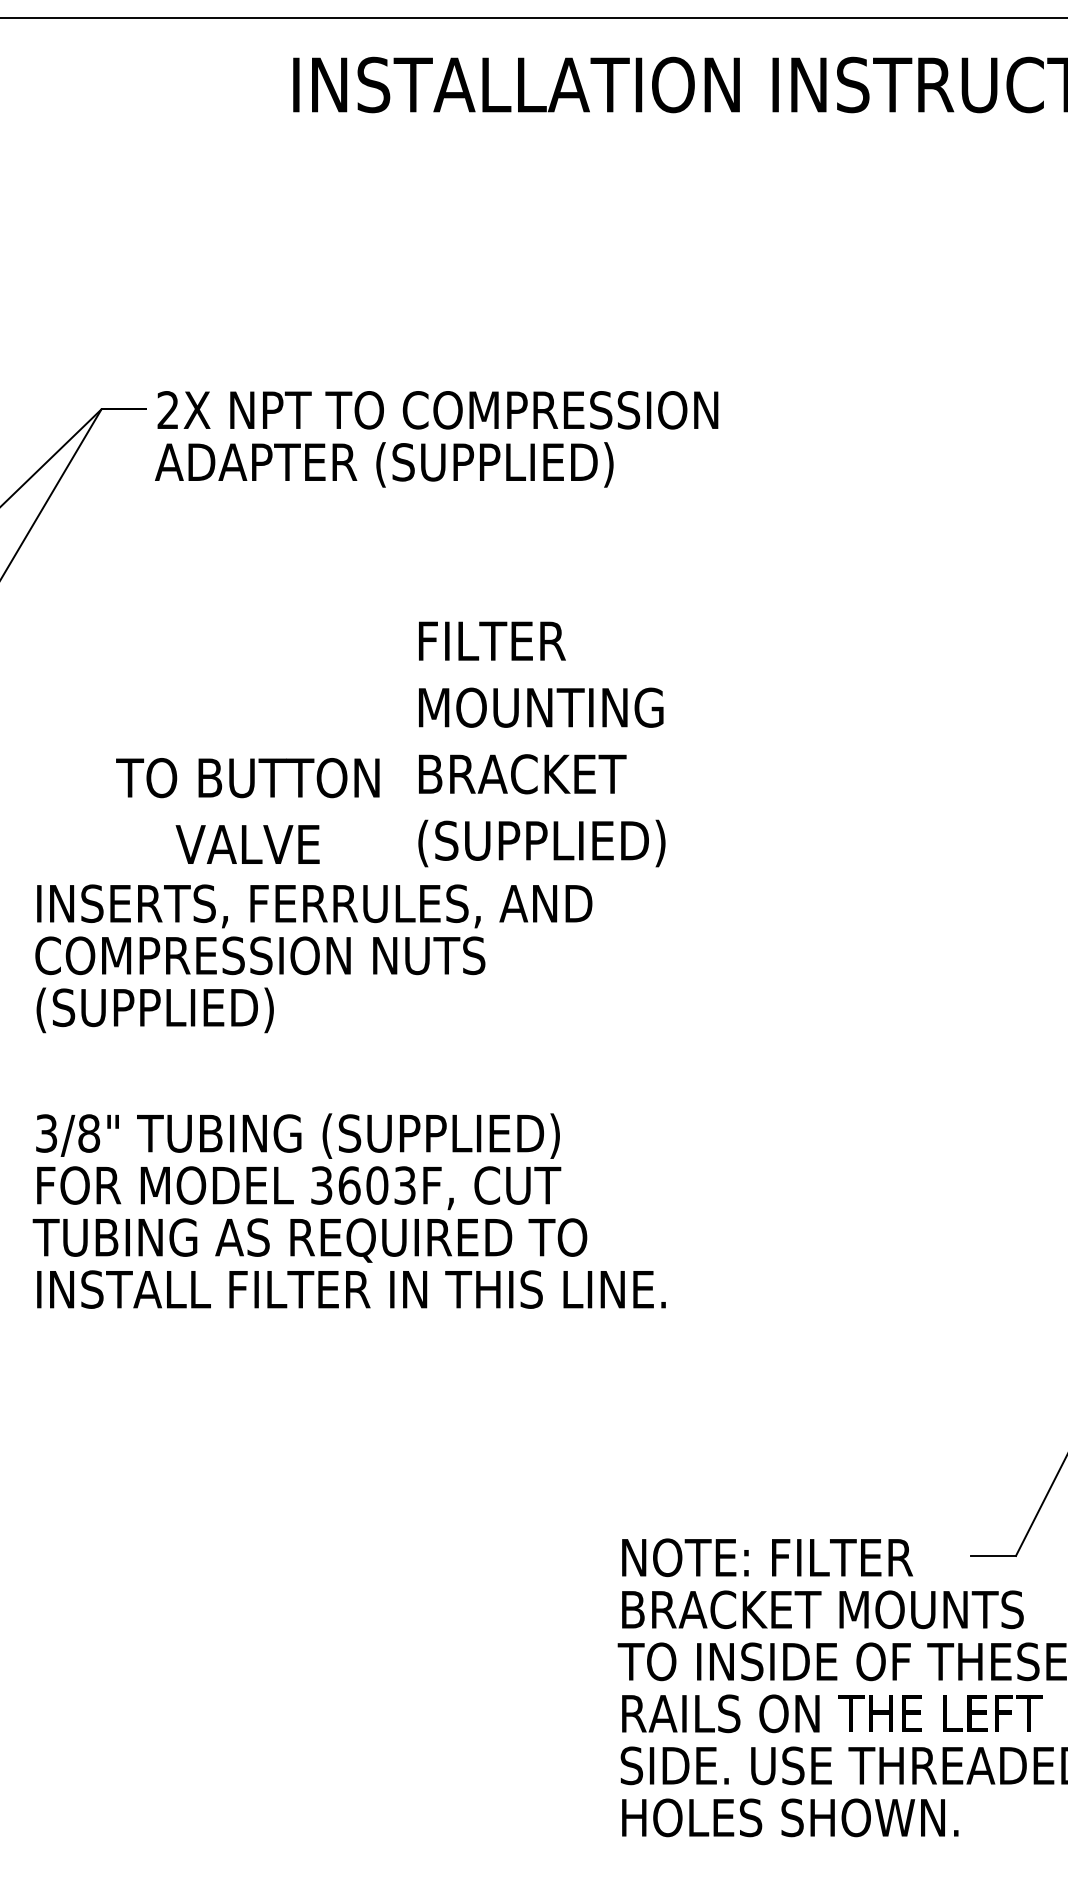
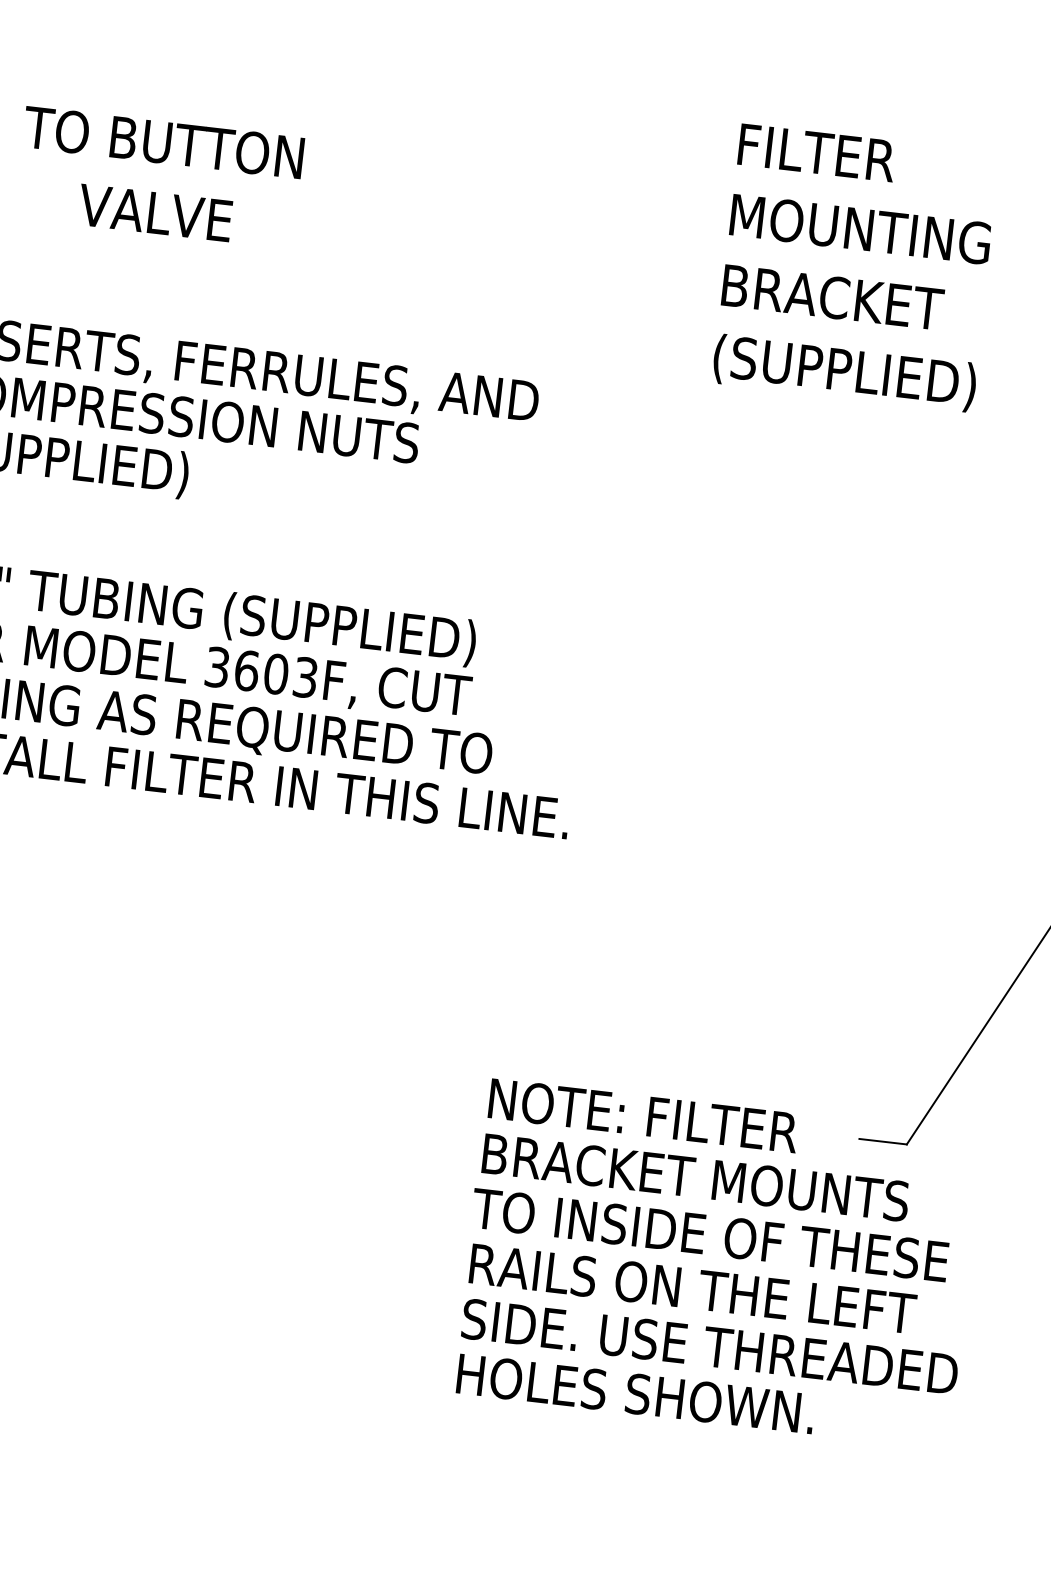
text: (541, 744) -> (856, 268), moved
text: (247, 810) -> (159, 176), moved

